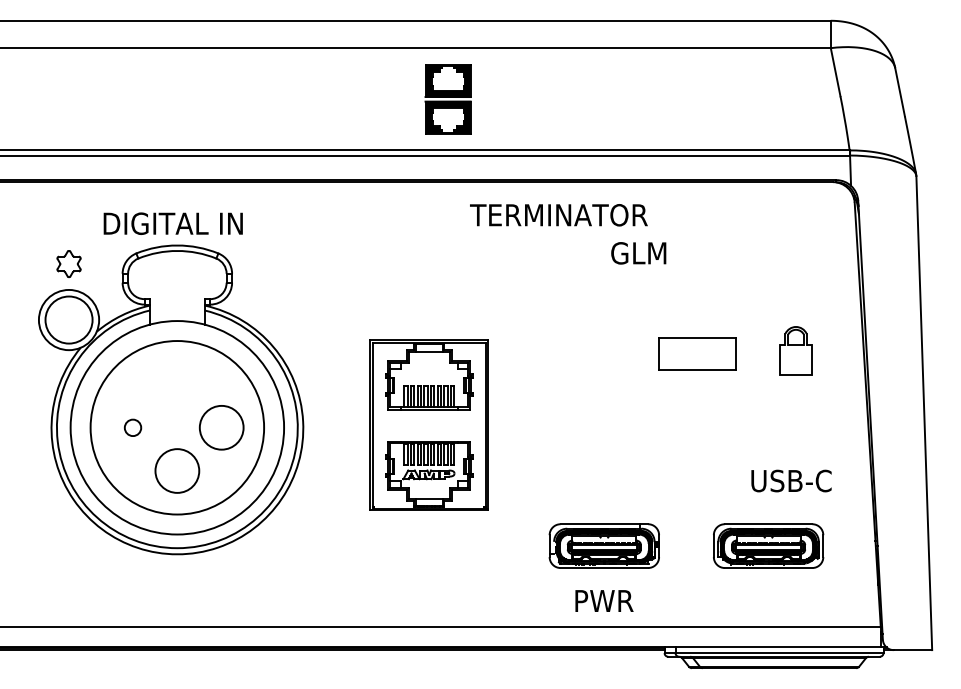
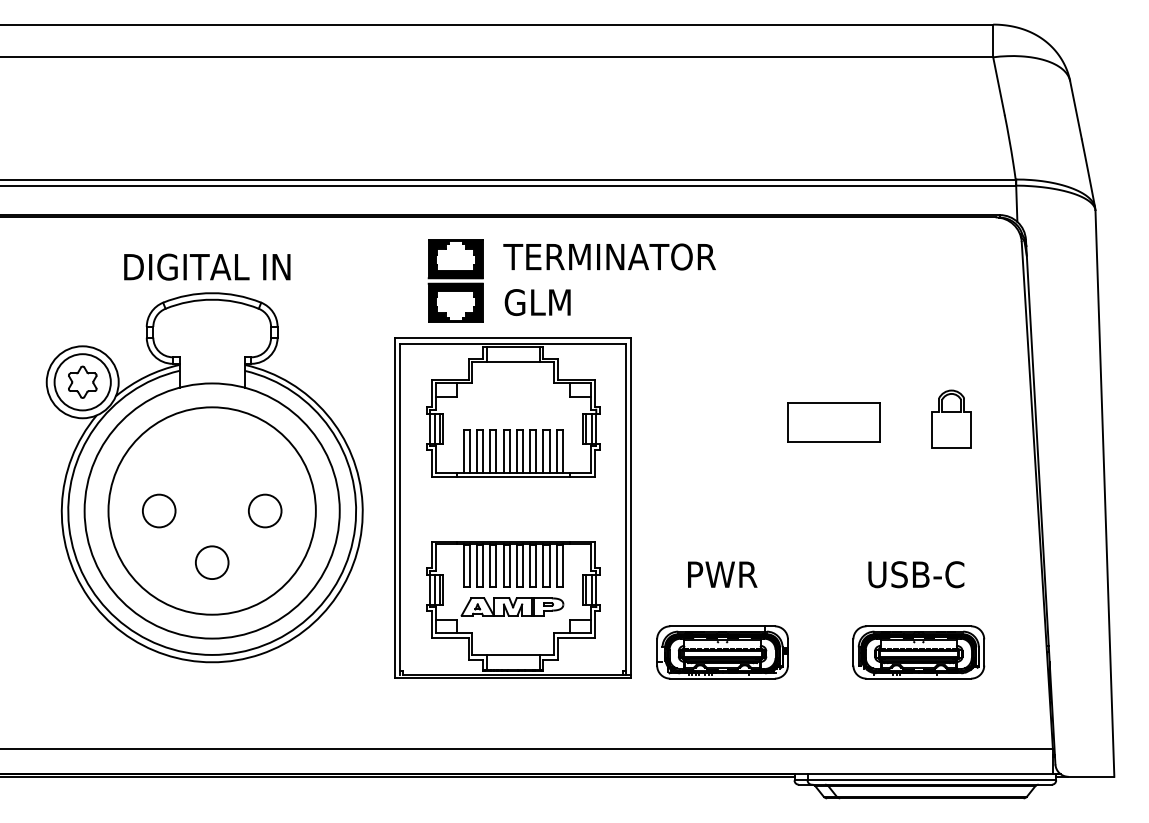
part: (447, 99) -> (454, 281), moved
text: (558, 215) -> (609, 257), moved
text: (638, 253) -> (537, 302), moved
part: (68, 263) -> (82, 381), moved
part: (429, 424) -> (513, 507), size x1.67
circle: (132, 427) -> (158, 510), size x1.67
circle: (221, 427) -> (264, 510), size x0.62
circle: (177, 470) -> (212, 562), size x0.62
text: (791, 480) -> (916, 574), moved
text: (604, 600) -> (722, 574), moved

